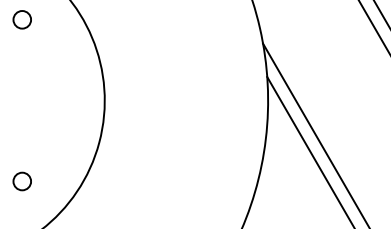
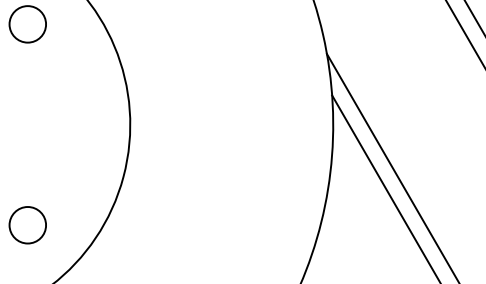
circle: (22, 19) -> (27, 24), size x1.67
circle: (22, 181) -> (27, 225), size x1.67

